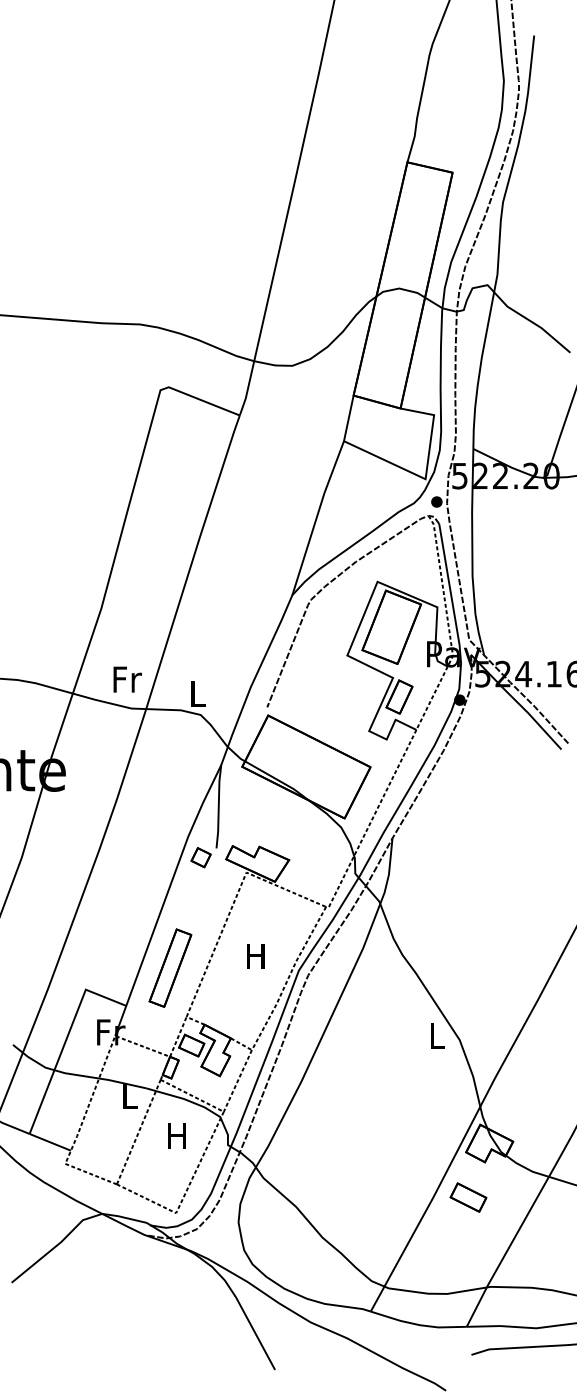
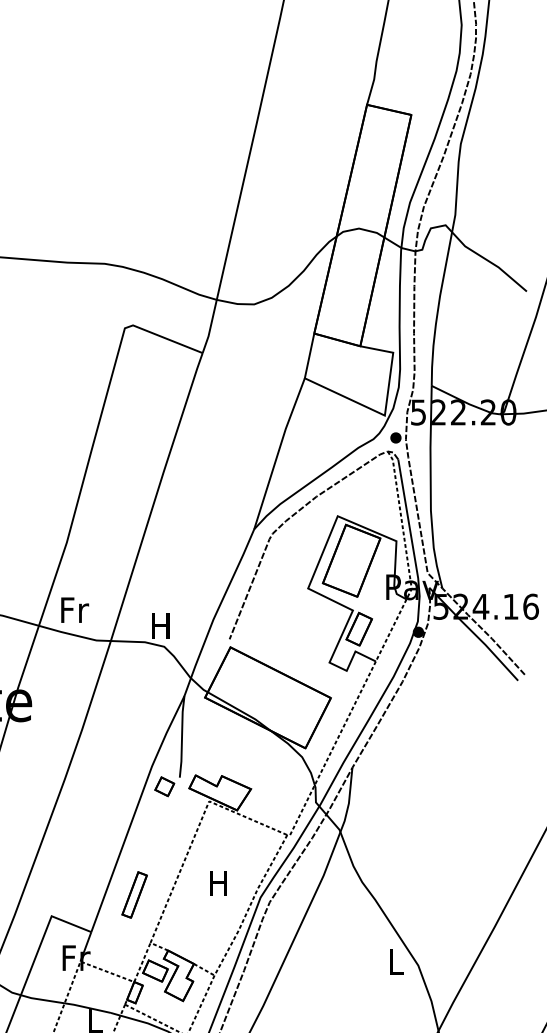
text: (127, 679) -> (74, 610), moved
text: (196, 693) -> (160, 625), L -> H
part: (170, 967) -> (134, 894), size x0.6

